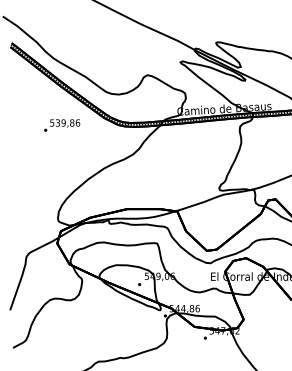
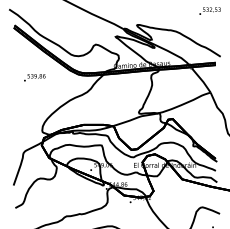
text: (61, 125) -> (34, 77), moved

